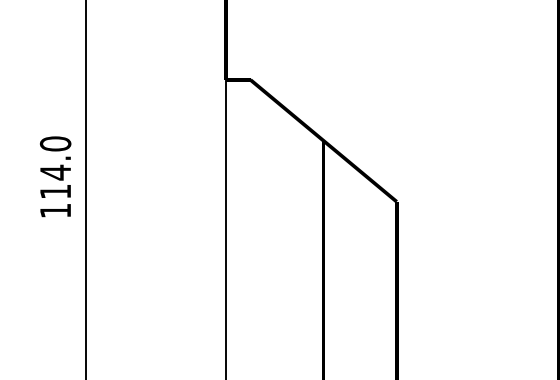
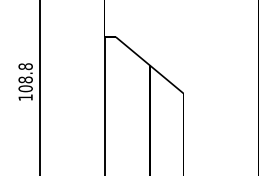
text: (55, 167) -> (25, 77), 114.0 -> 108.8

